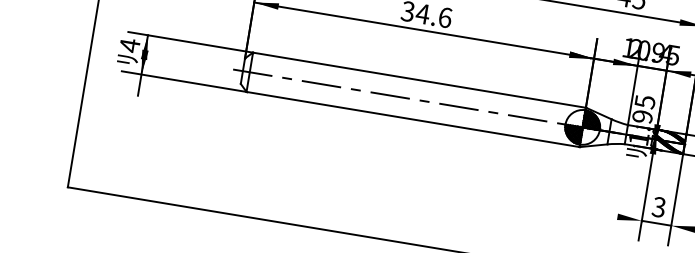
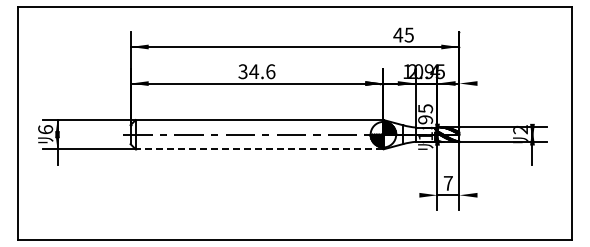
text: (129, 45) -> (45, 129), 4 -> 6
line: (412, 119) -> (259, 149), solid -> dashed
text: (658, 205) -> (447, 182), 3 -> 7

